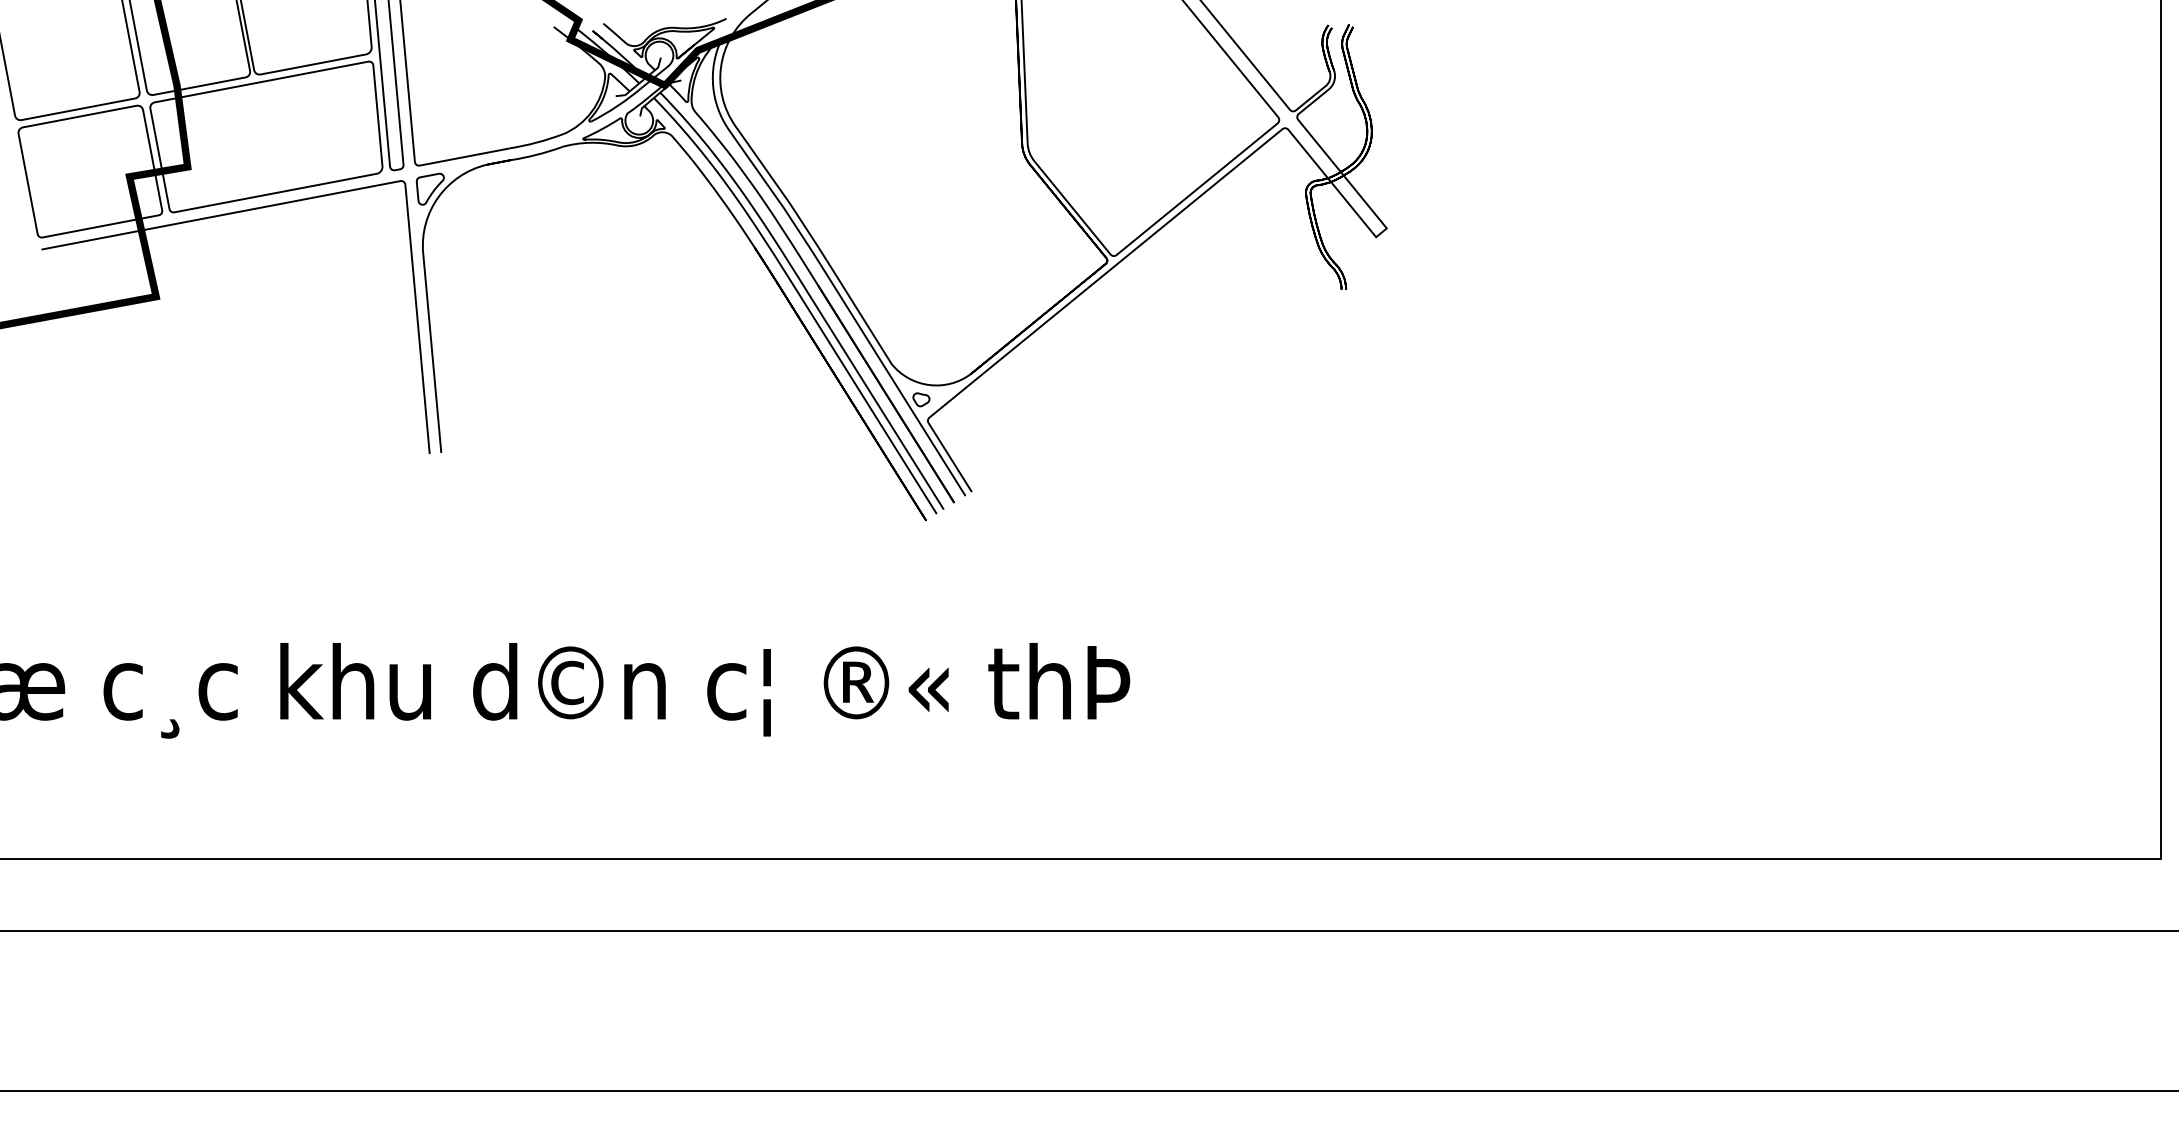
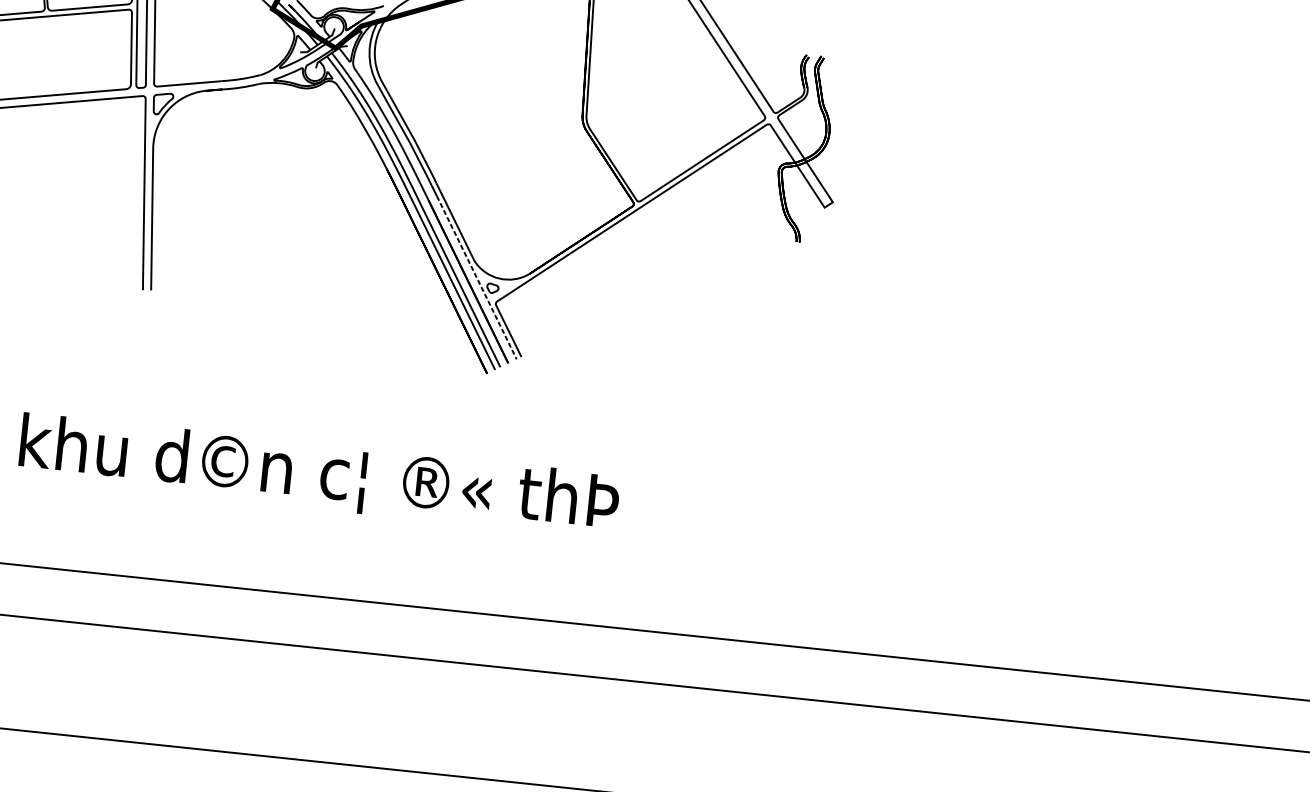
line: (897, 387) -> (476, 278), solid -> dashed

